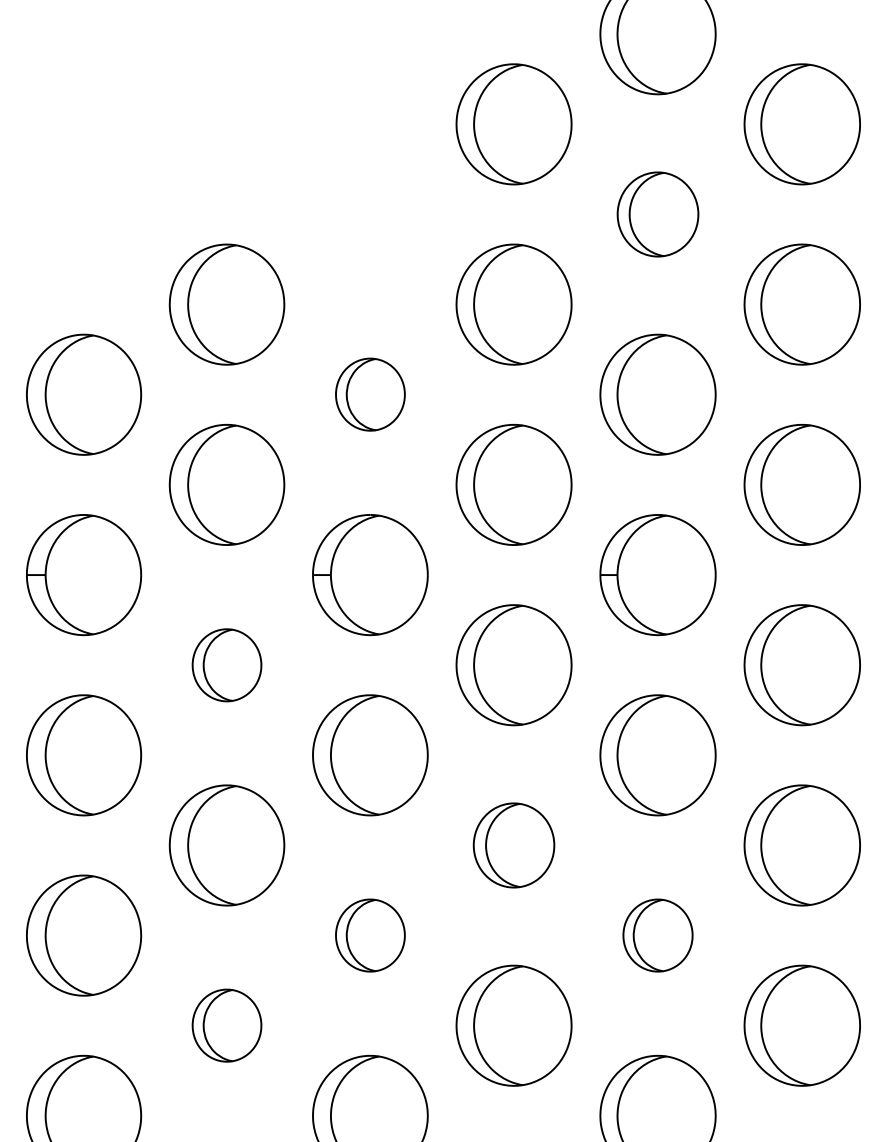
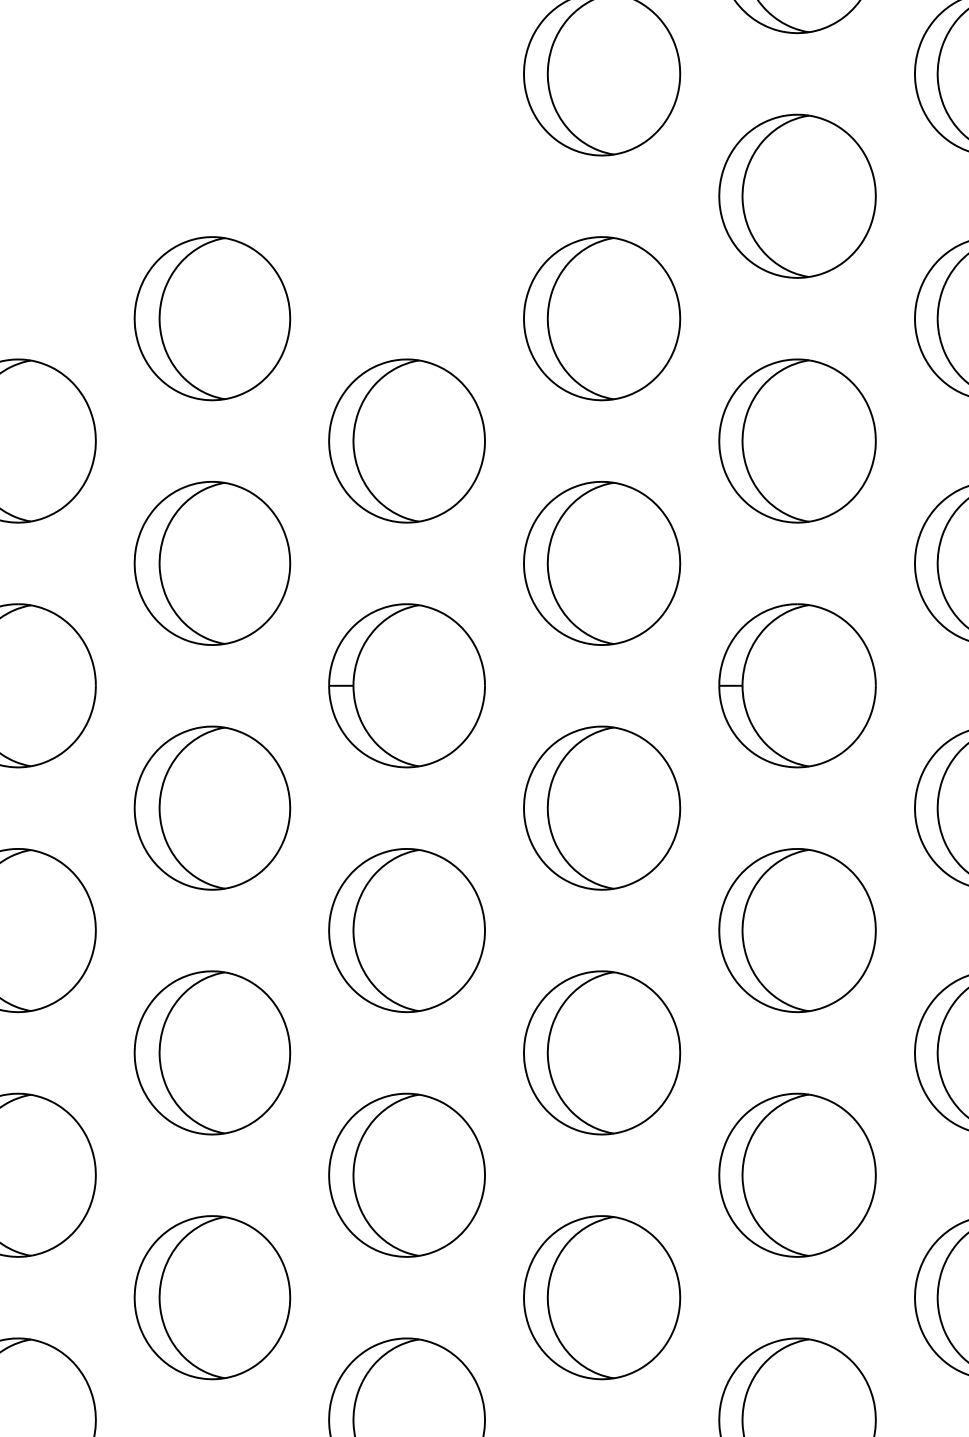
part: (657, 214) -> (796, 196), size x1.43
part: (370, 394) -> (407, 440), size x1.67
part: (226, 665) -> (211, 808), size x1.67
part: (513, 845) -> (601, 1052), size x1.43
part: (370, 935) -> (407, 1175), size x1.67
part: (657, 935) -> (796, 1175), size x1.67
part: (226, 1025) -> (211, 1297), size x1.67

